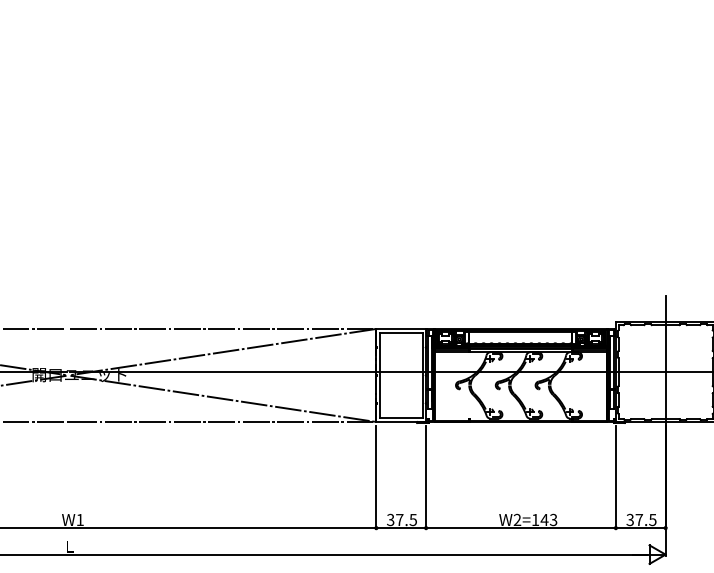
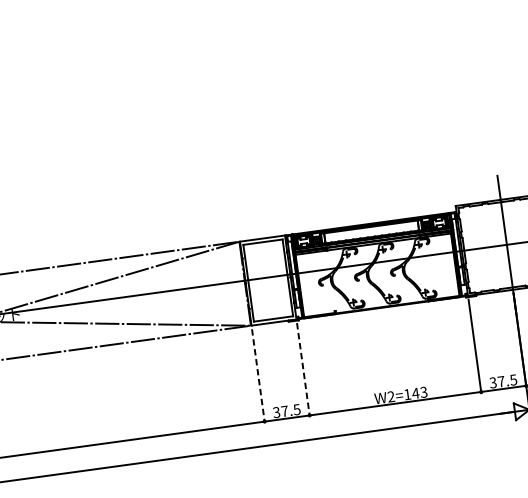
line: (376, 477) -> (258, 375), solid -> dashed
line: (426, 477) -> (303, 369), solid -> dashed

